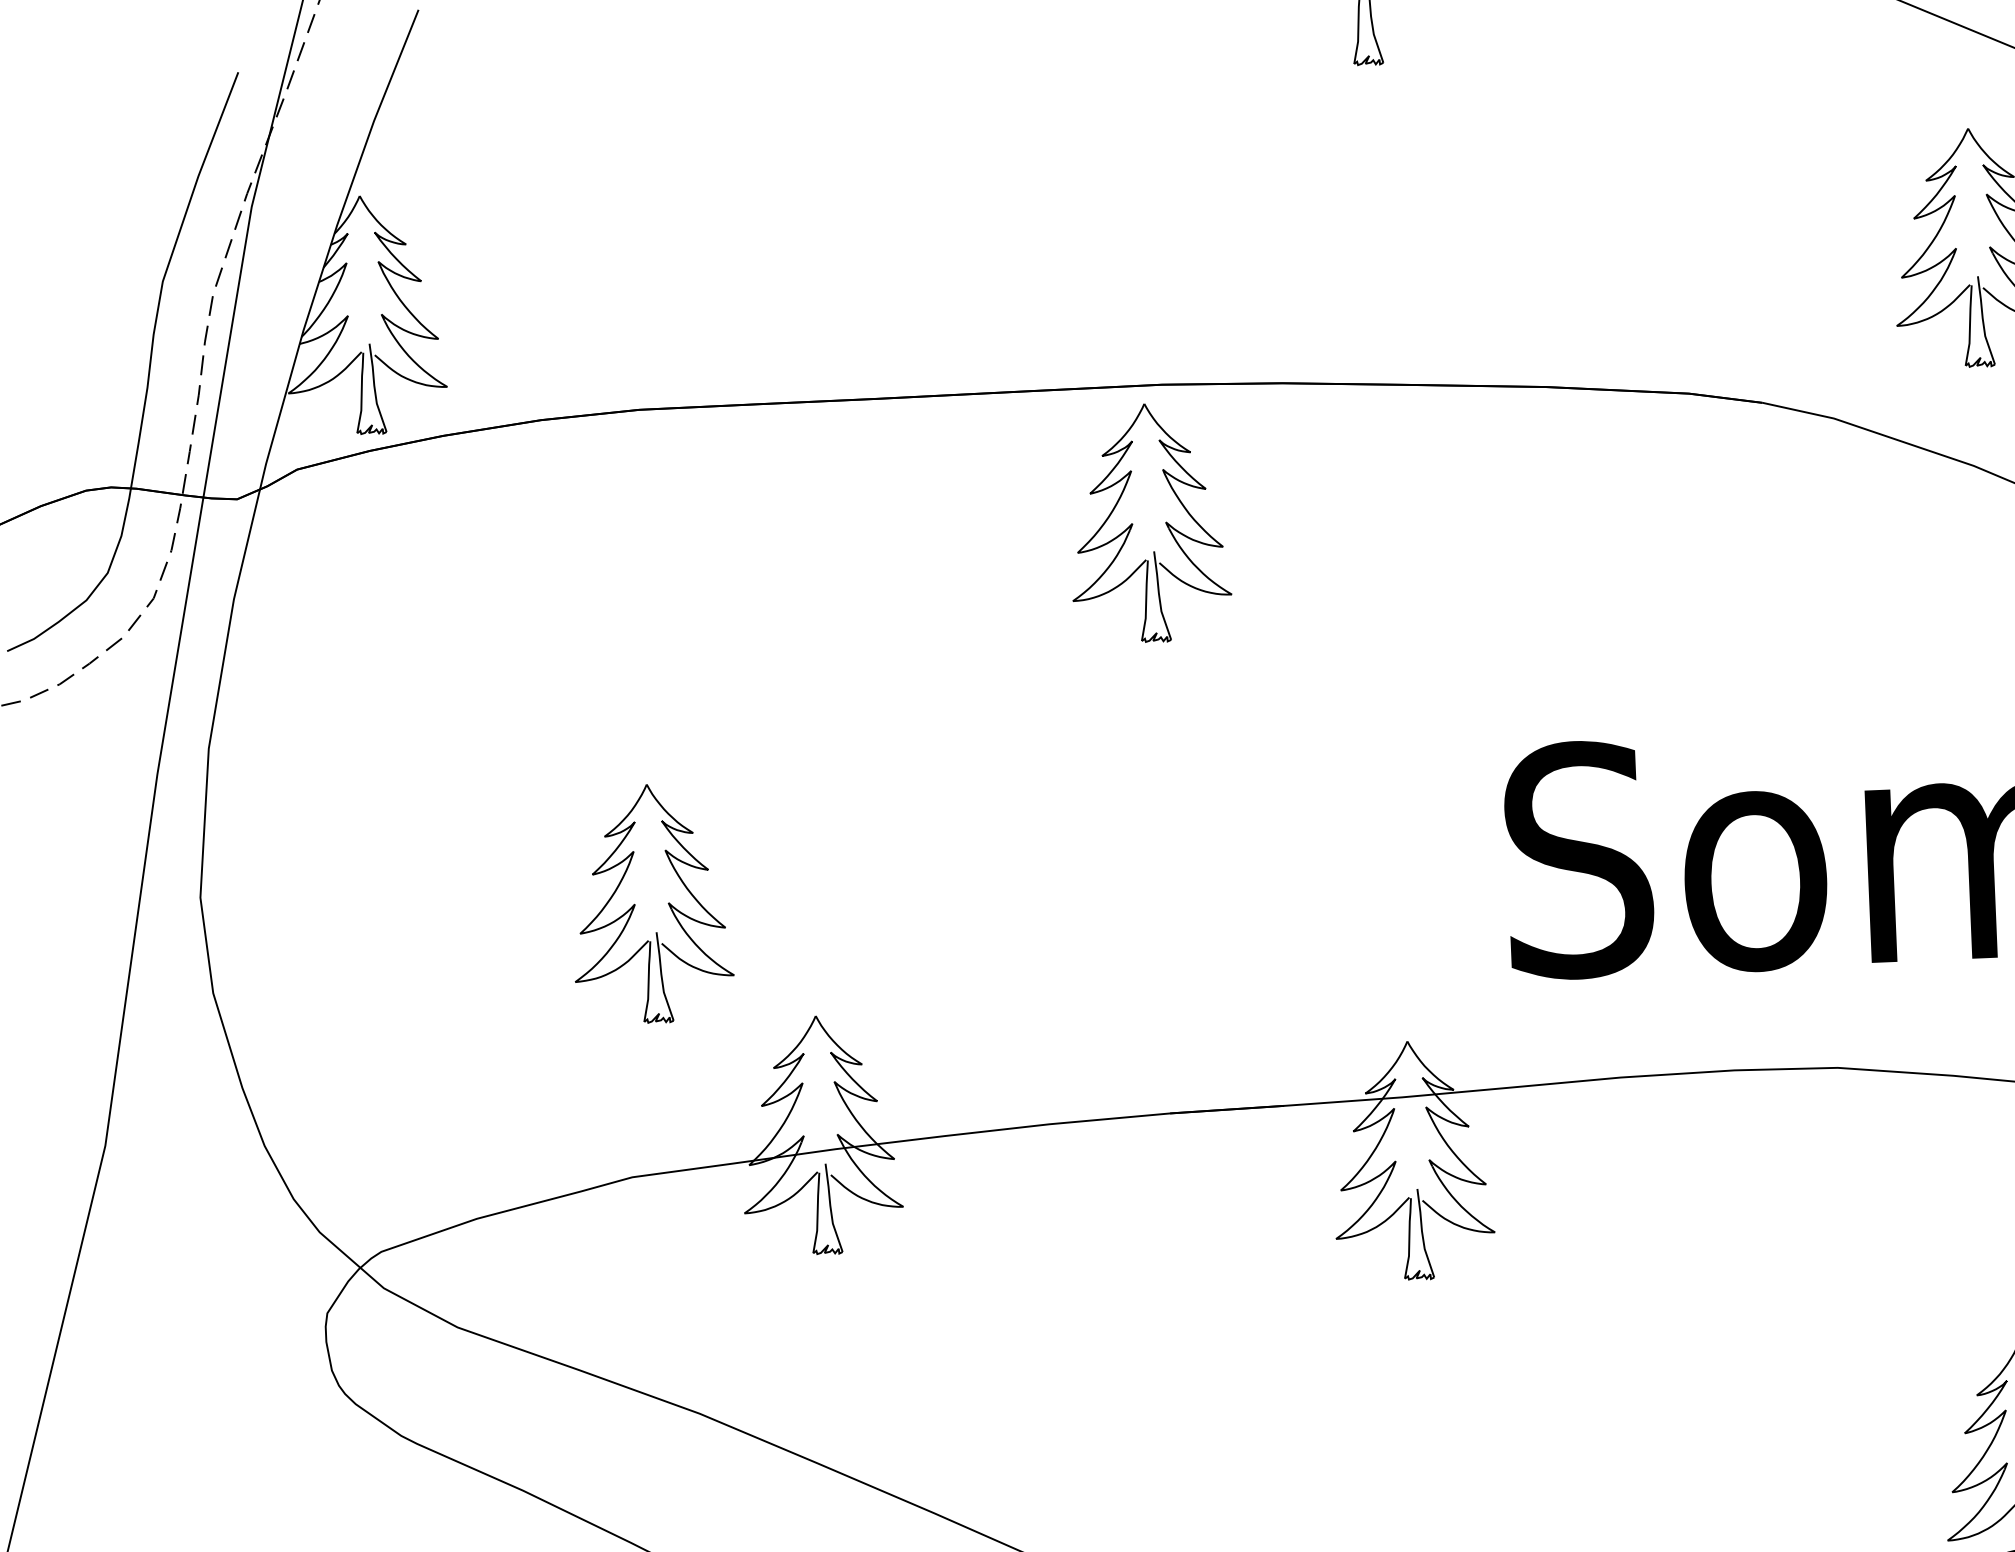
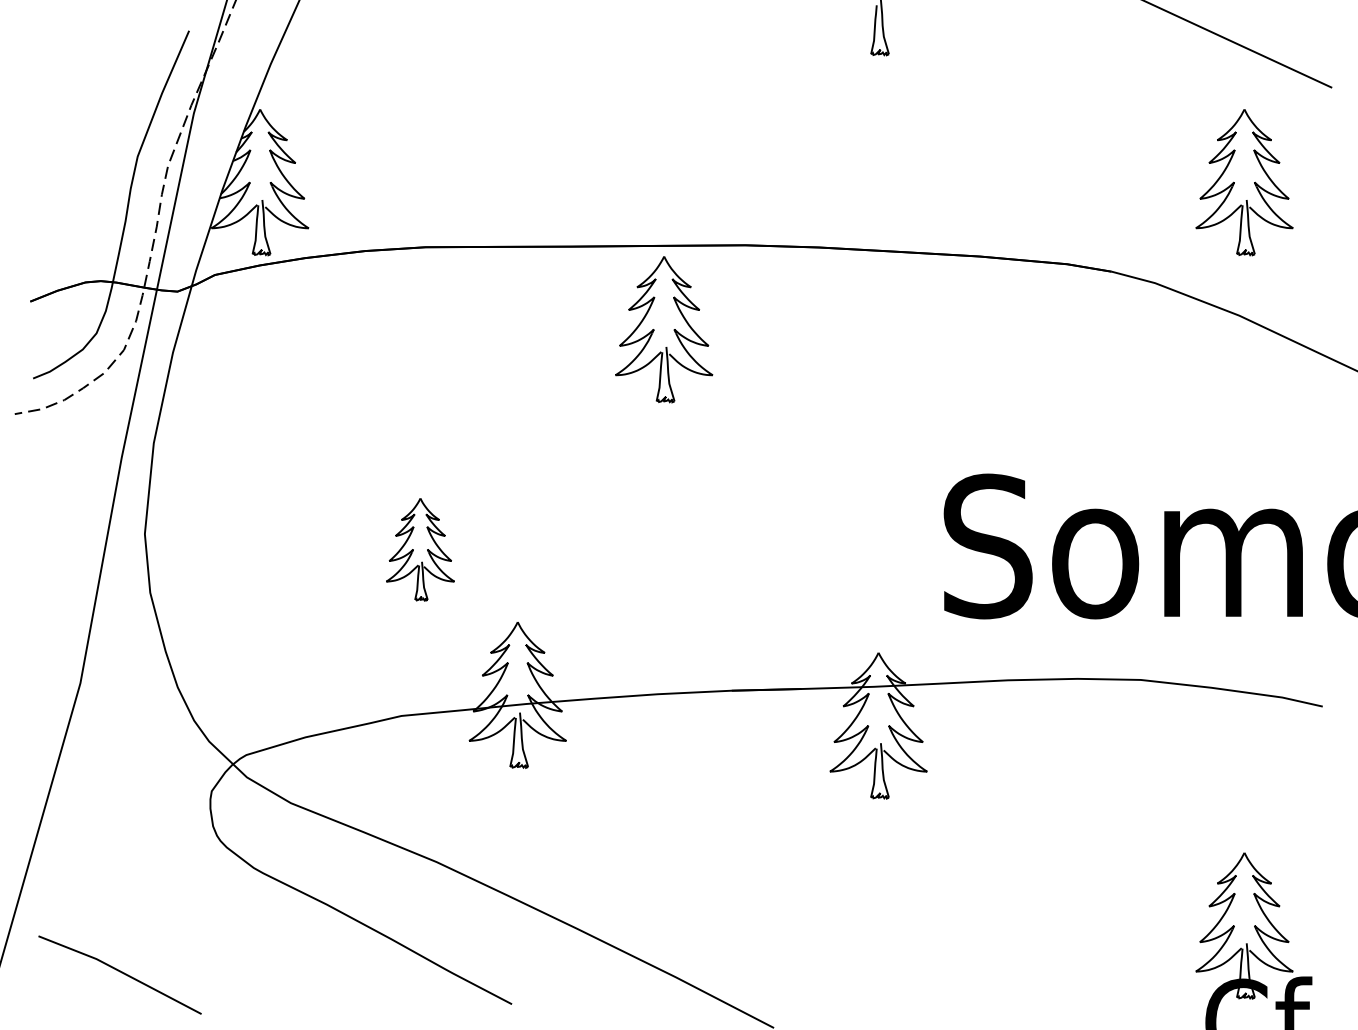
part: (1149, 523) -> (664, 329), moved
part: (651, 904) -> (420, 549), size x0.7

